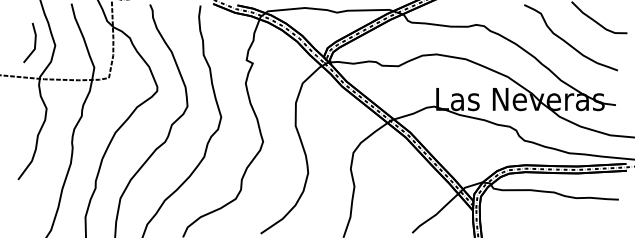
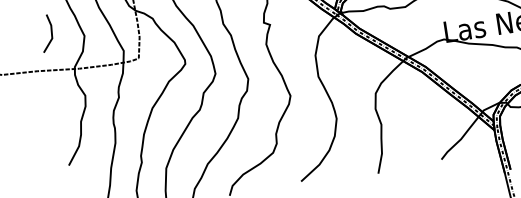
line: (34, 42) -> (51, 32), moved

